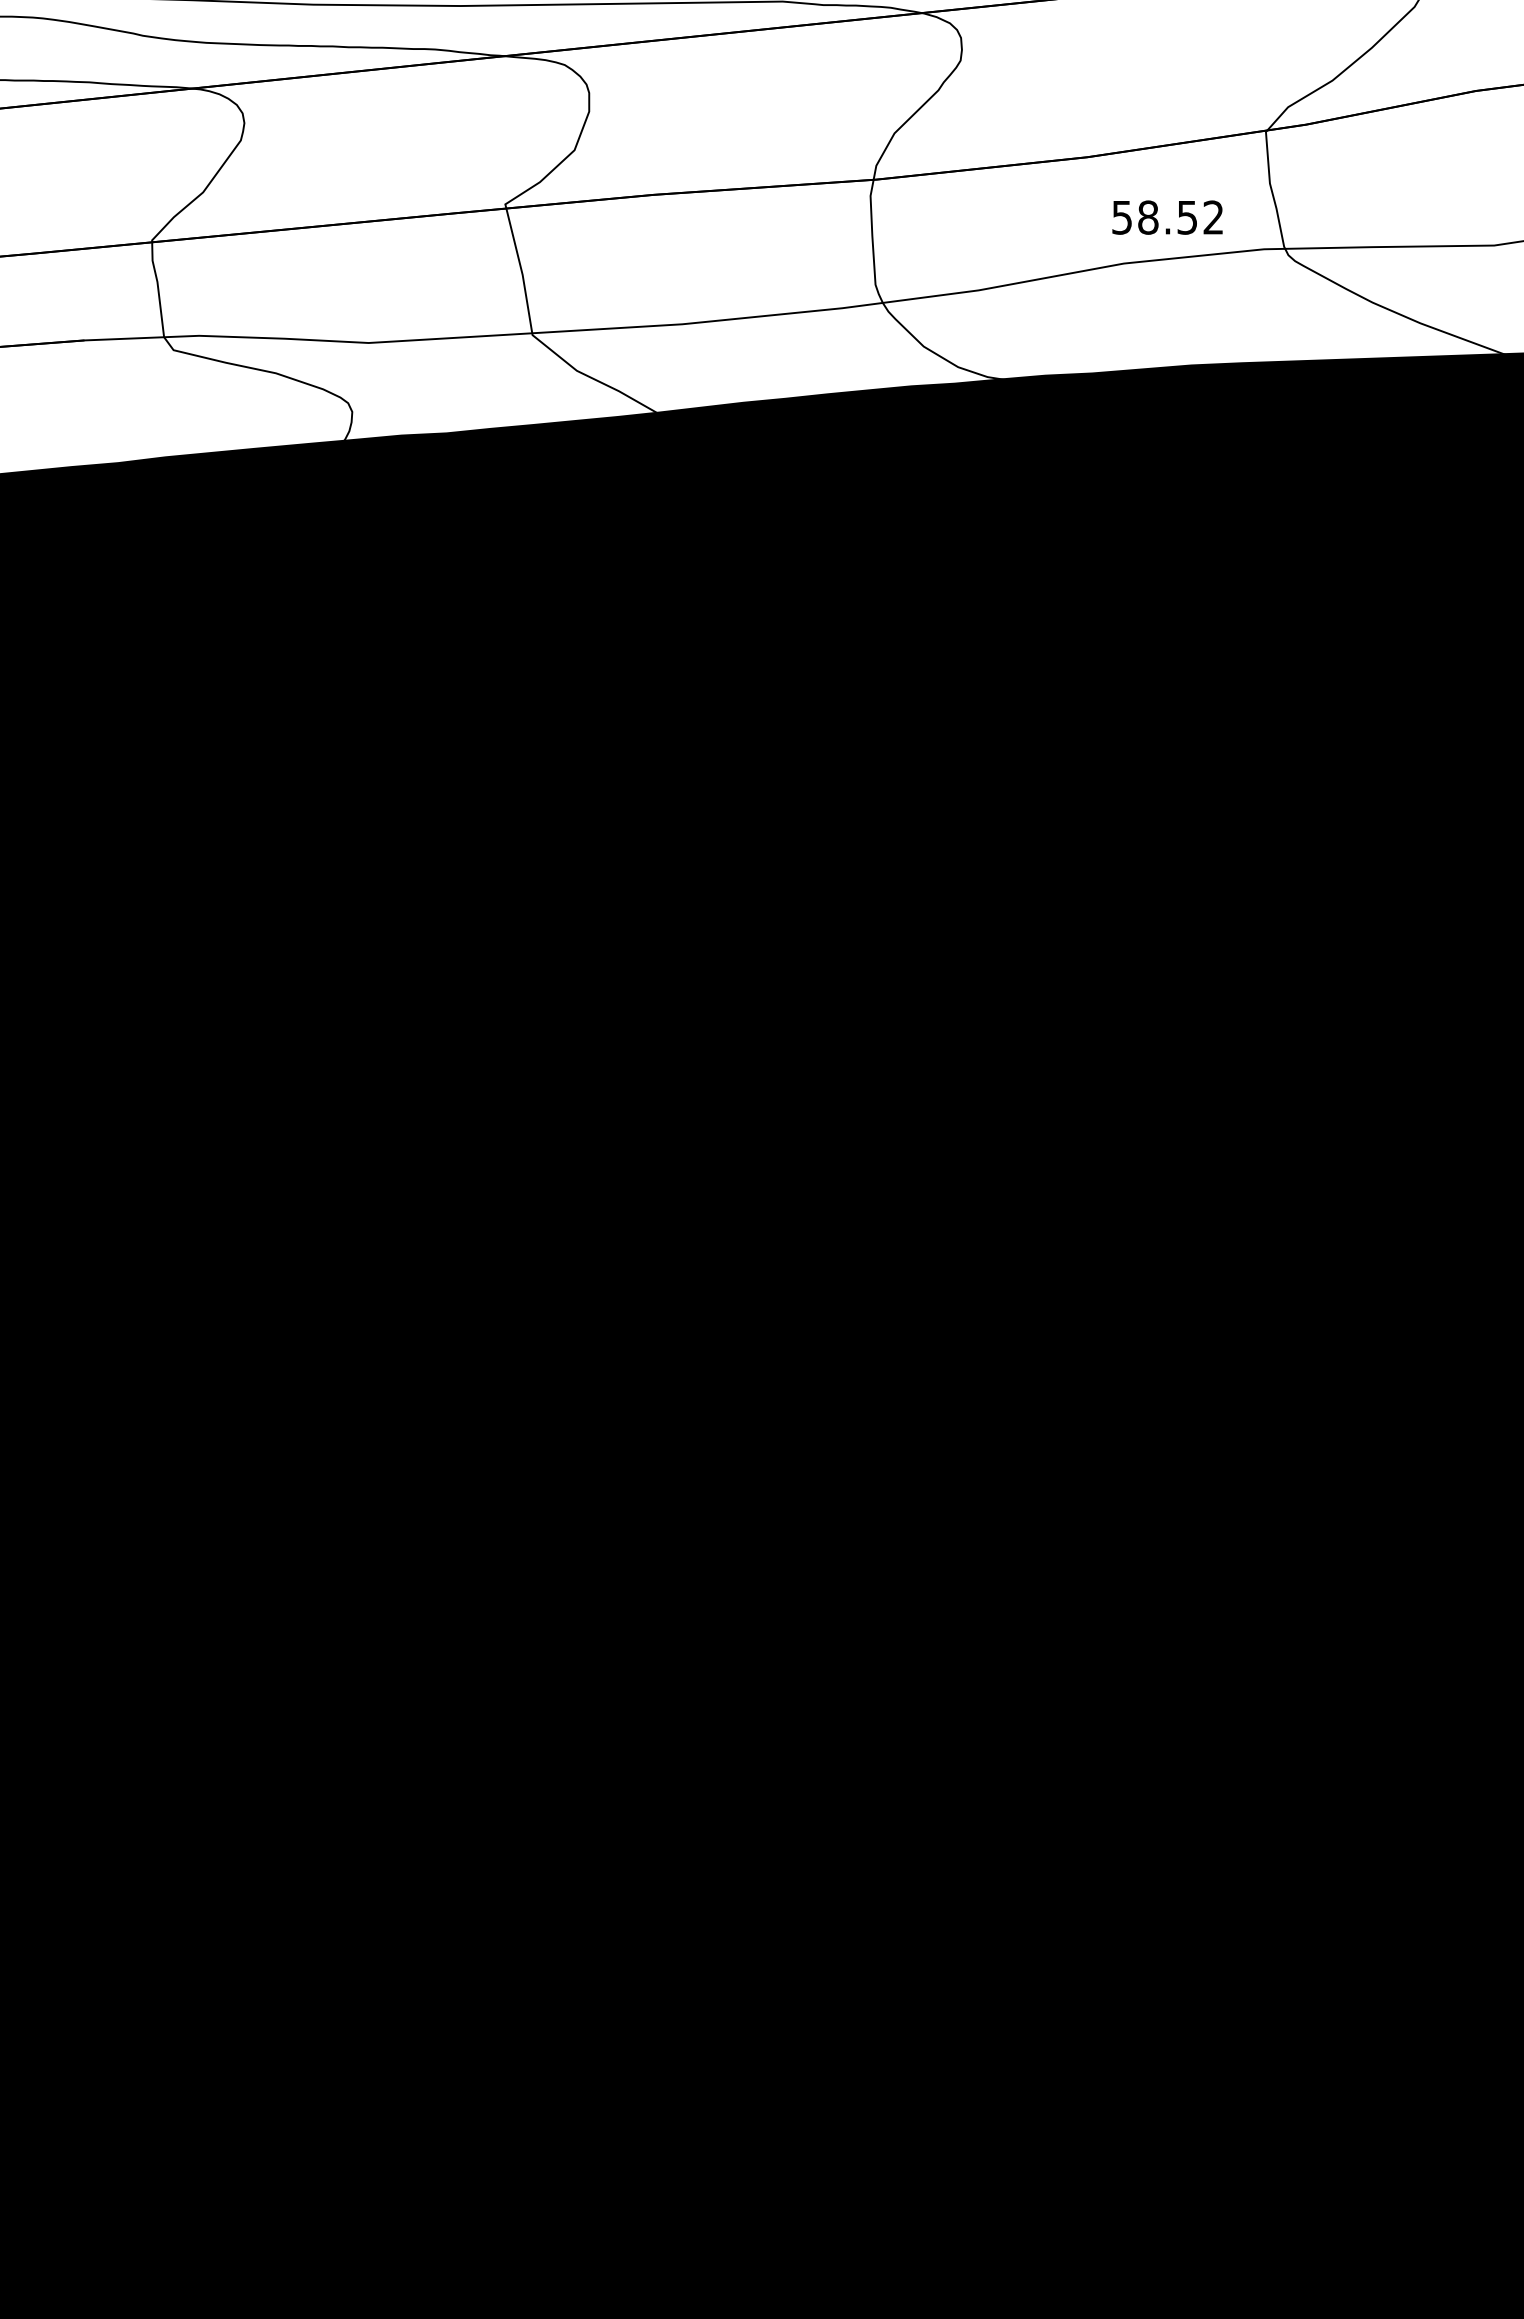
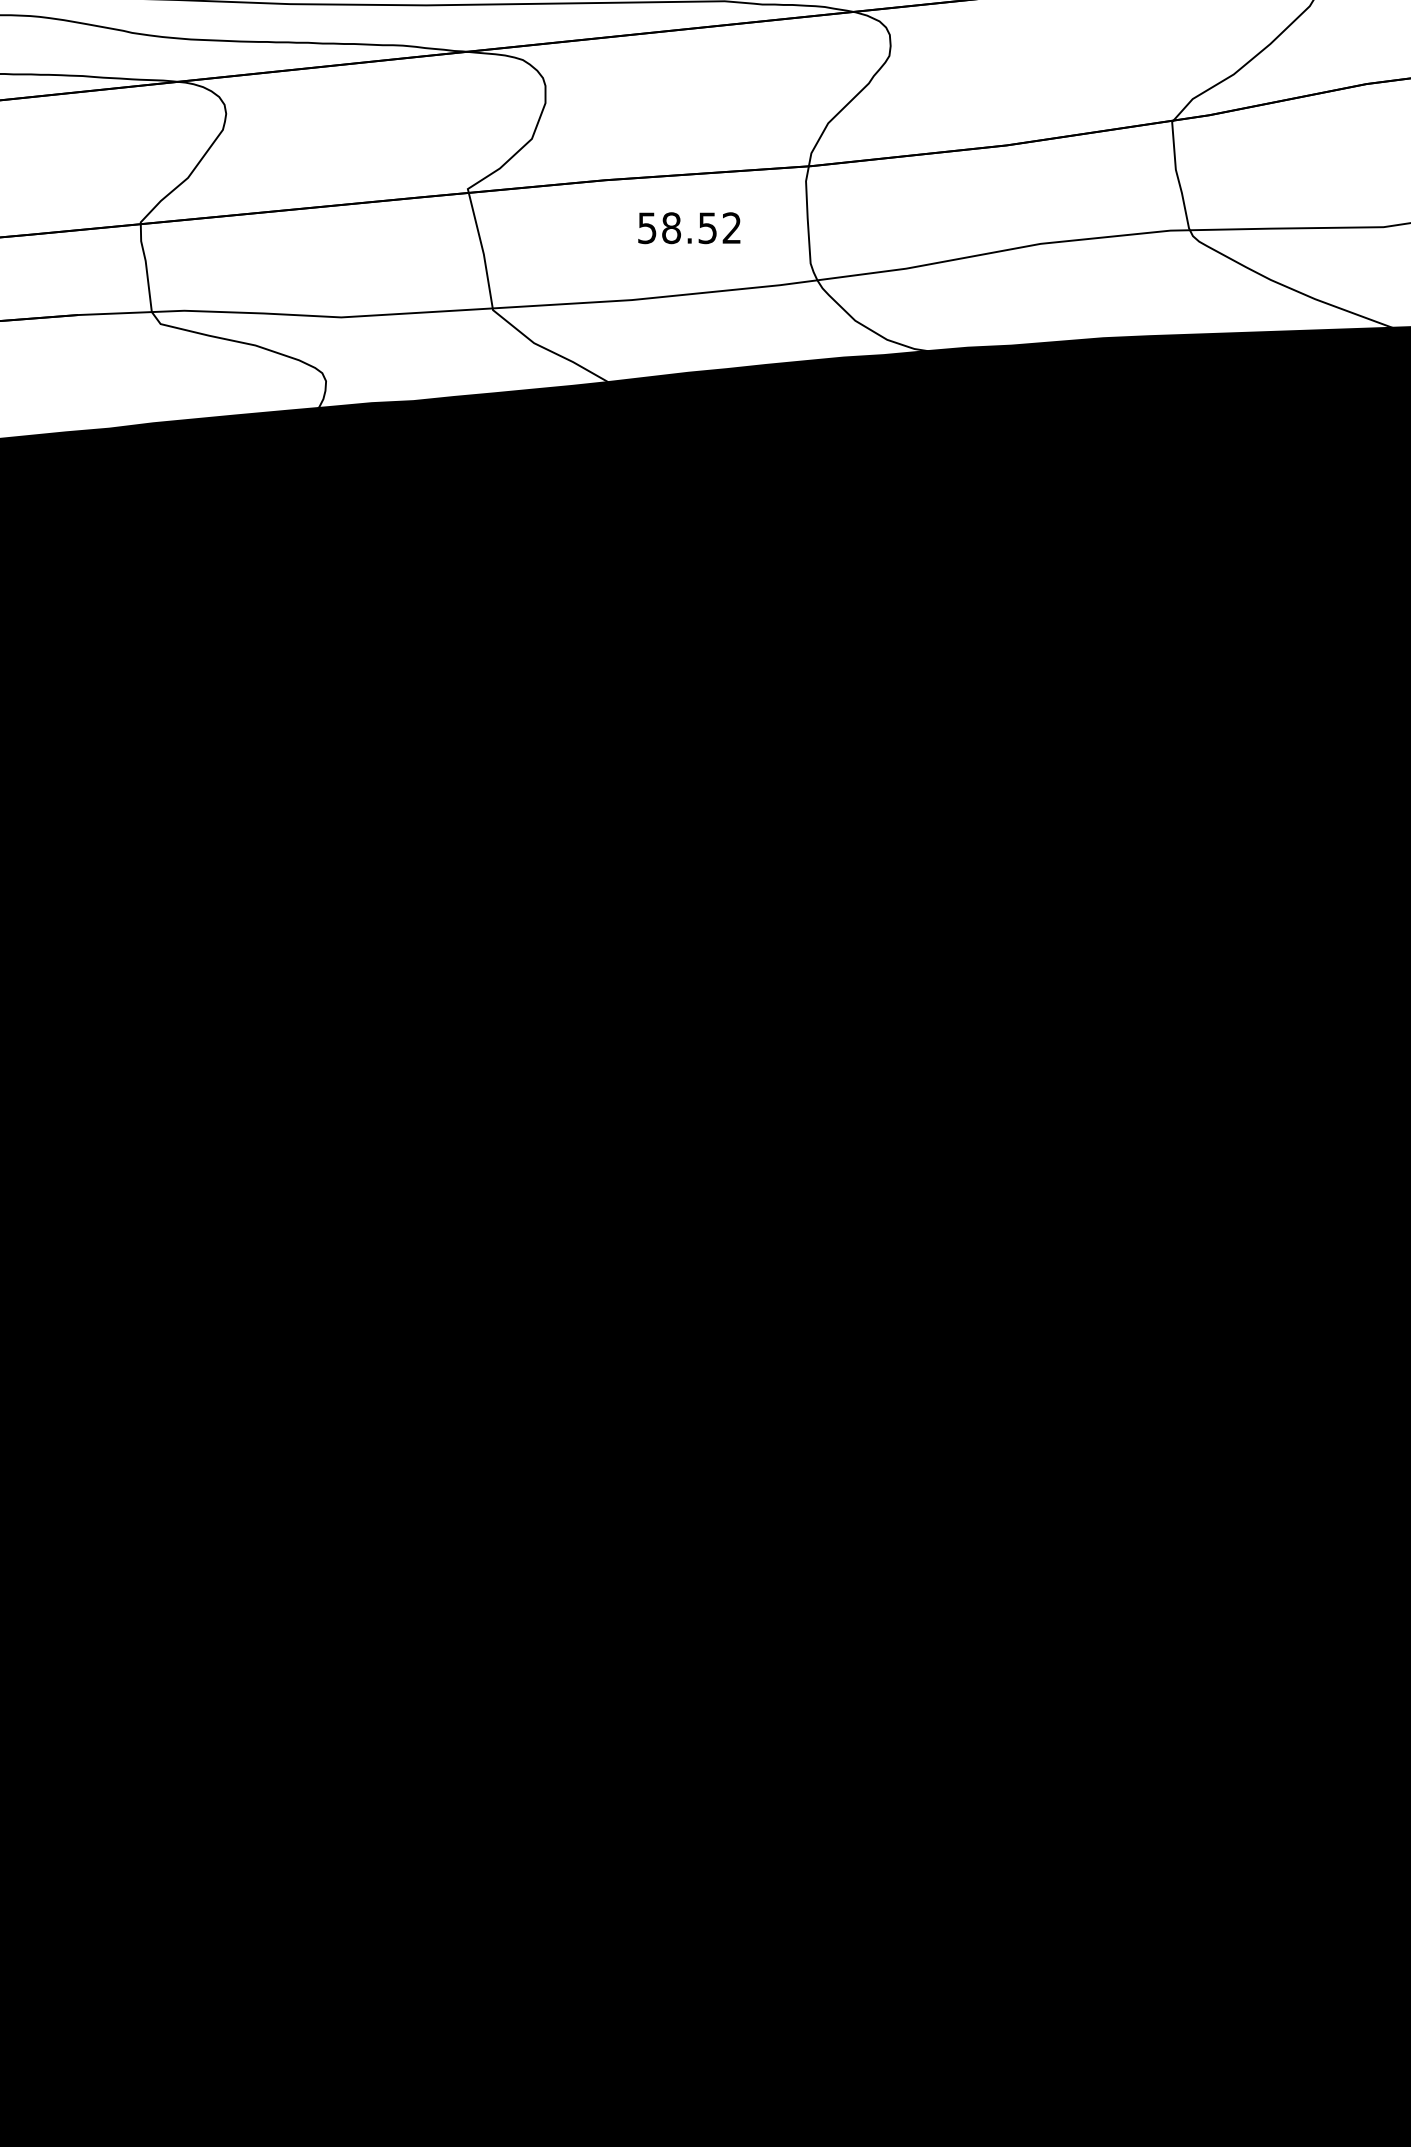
text: (1167, 217) -> (689, 228), moved

